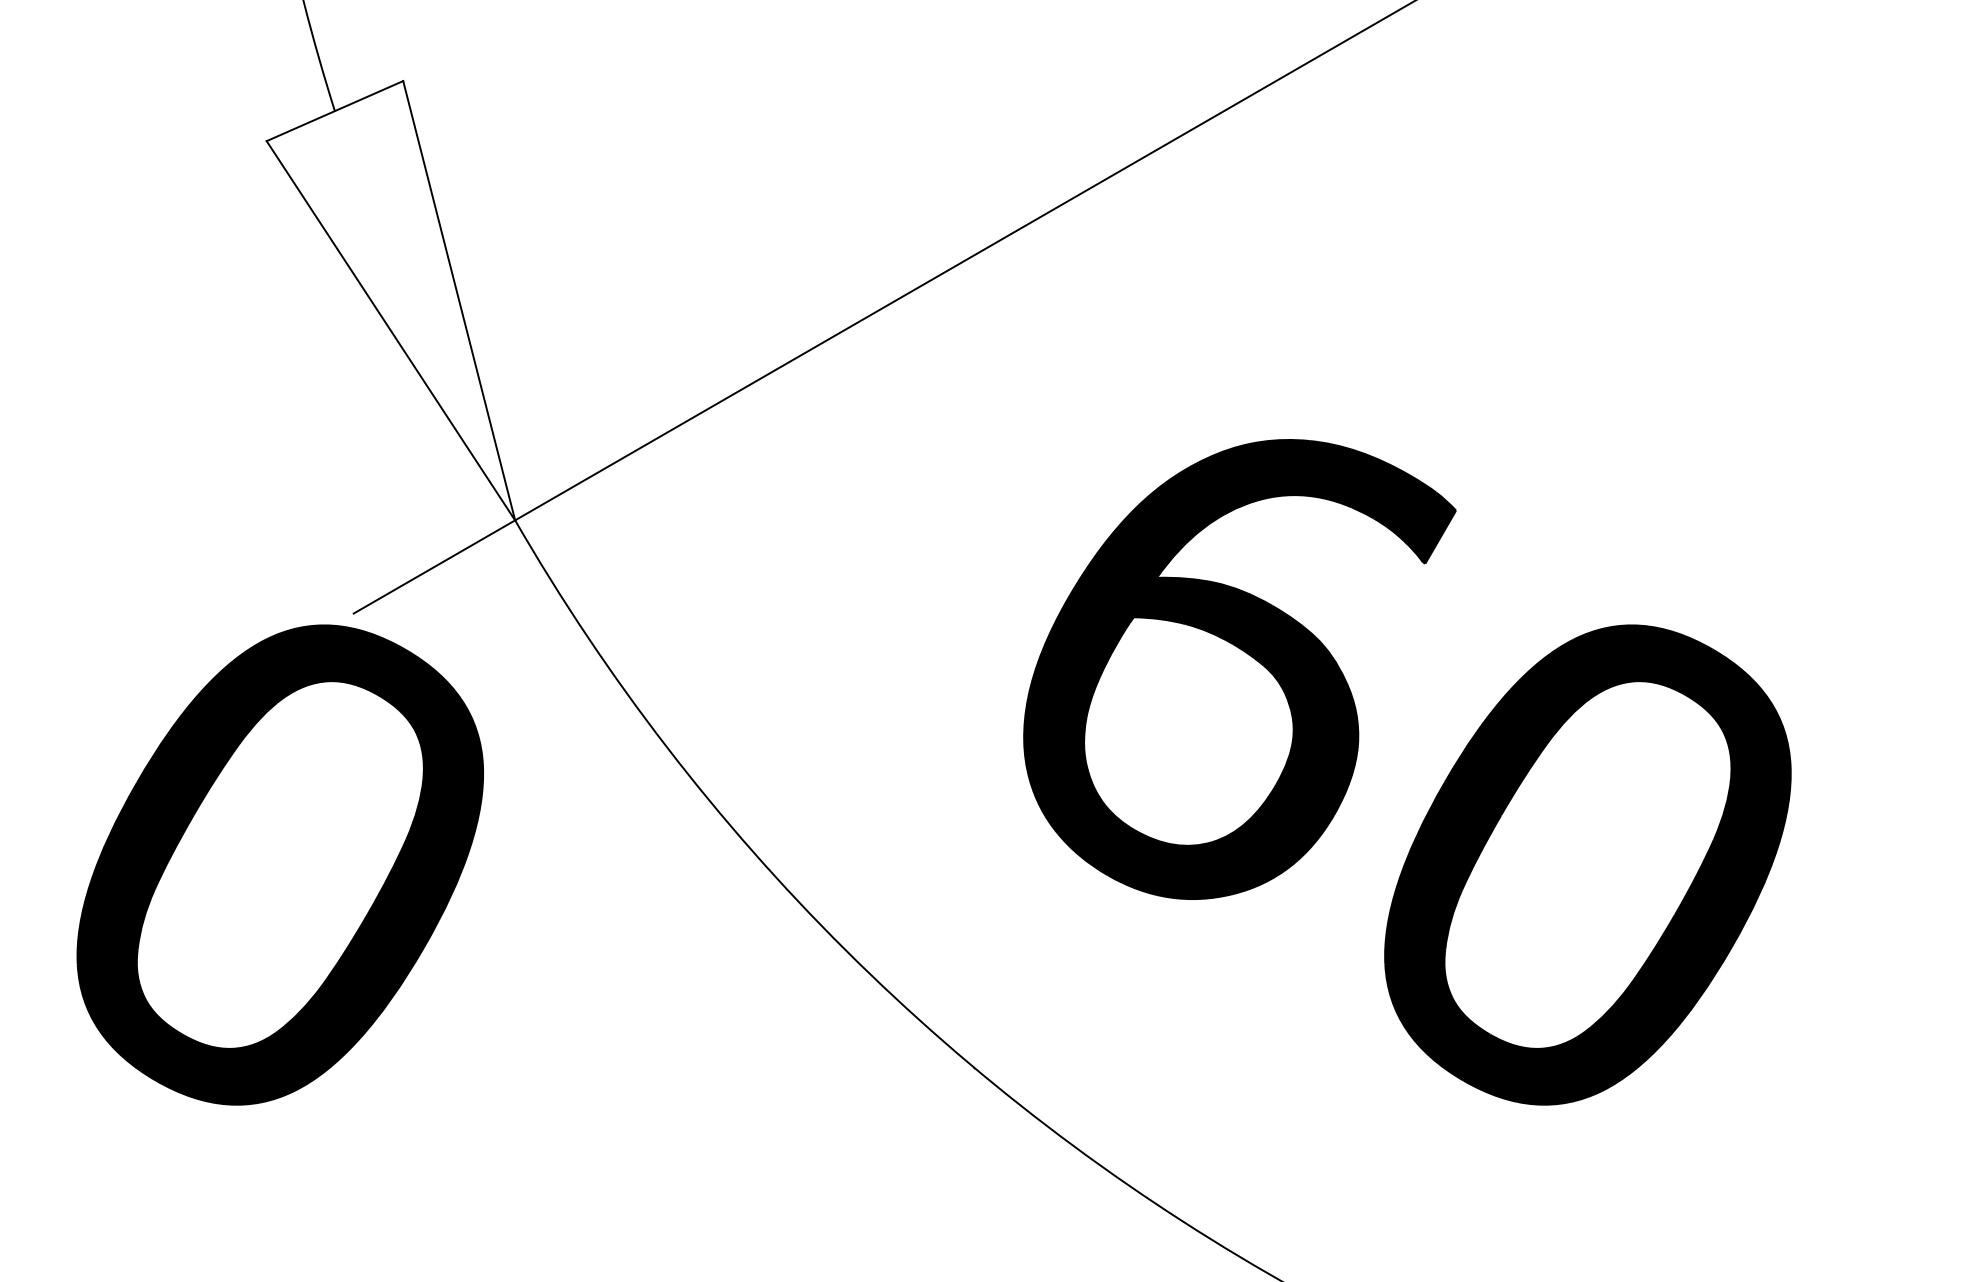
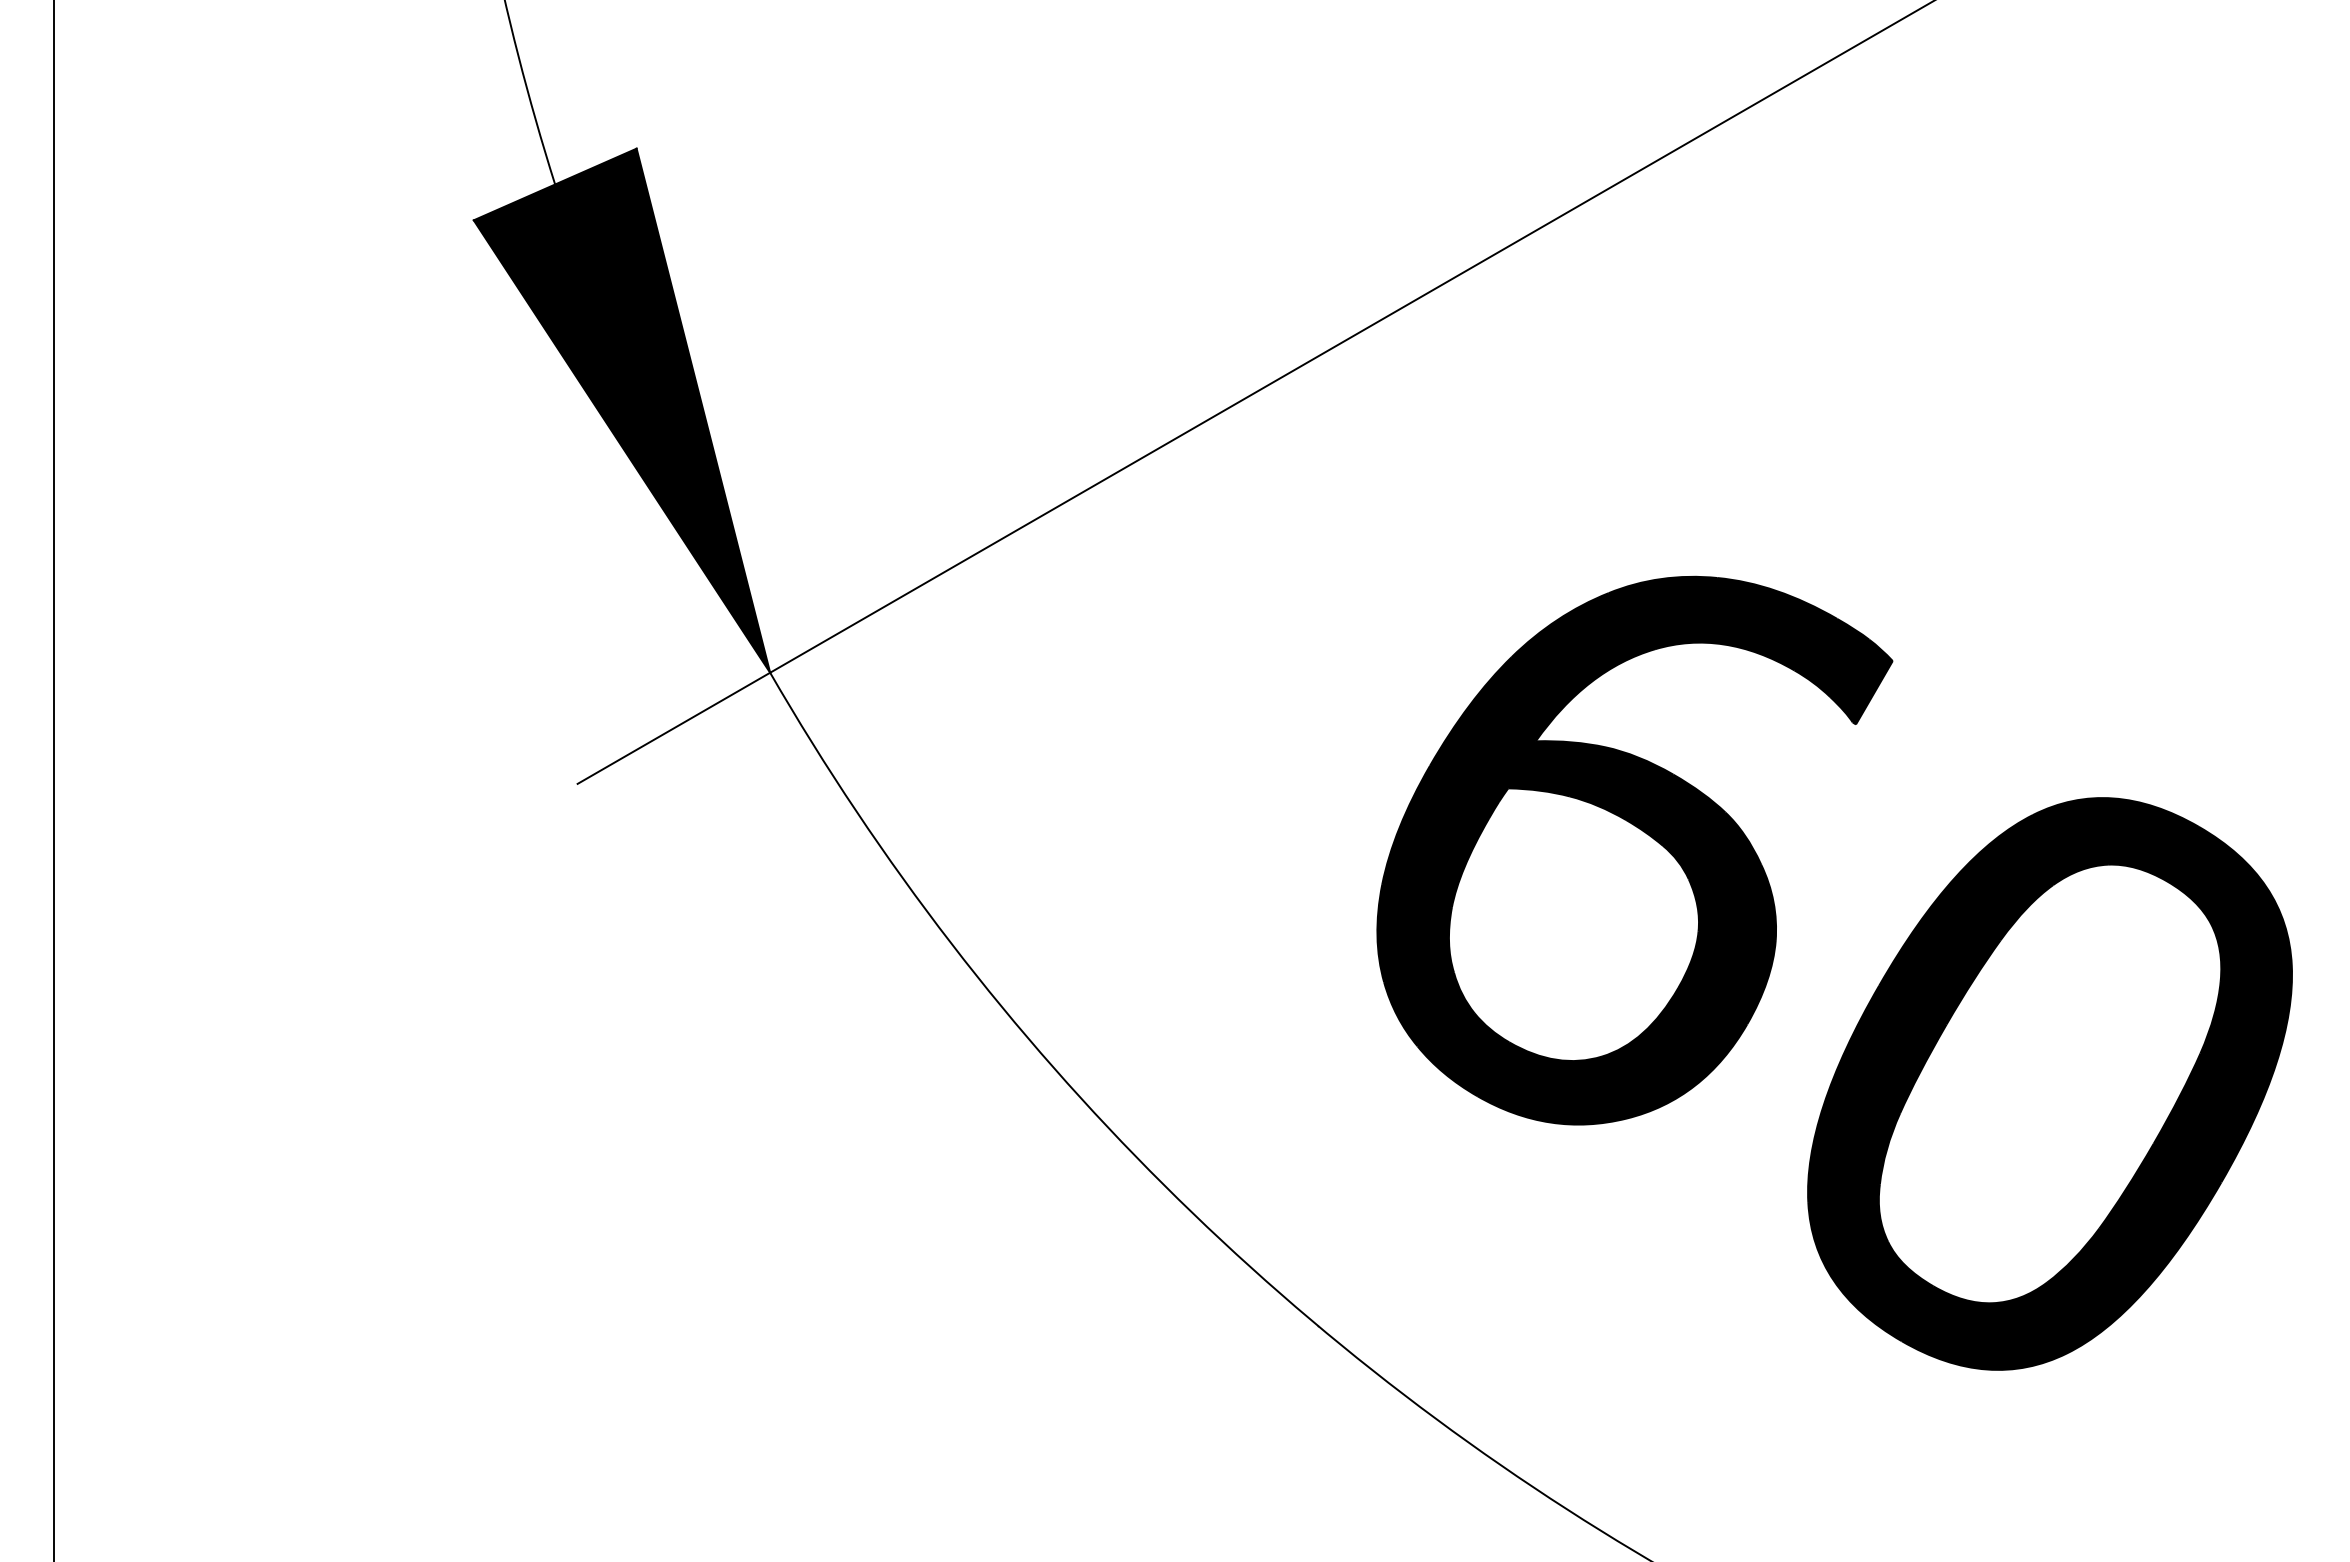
fill: (390, 300) -> (621, 410), added
part: (279, 864) -> (489, 1083), removed

